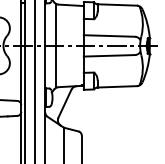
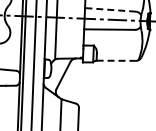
line: (109, 36) -> (110, 10), solid -> dashed
line: (117, 86) -> (116, 60), solid -> dashed

